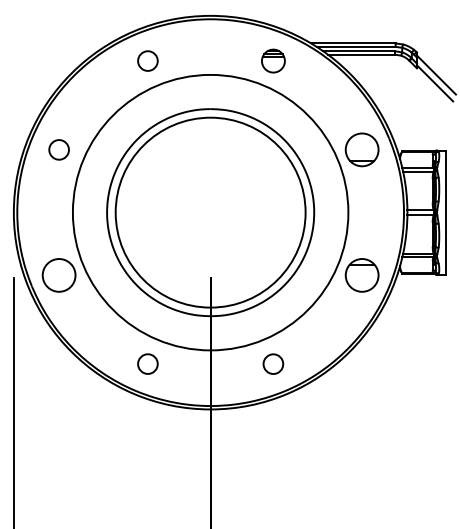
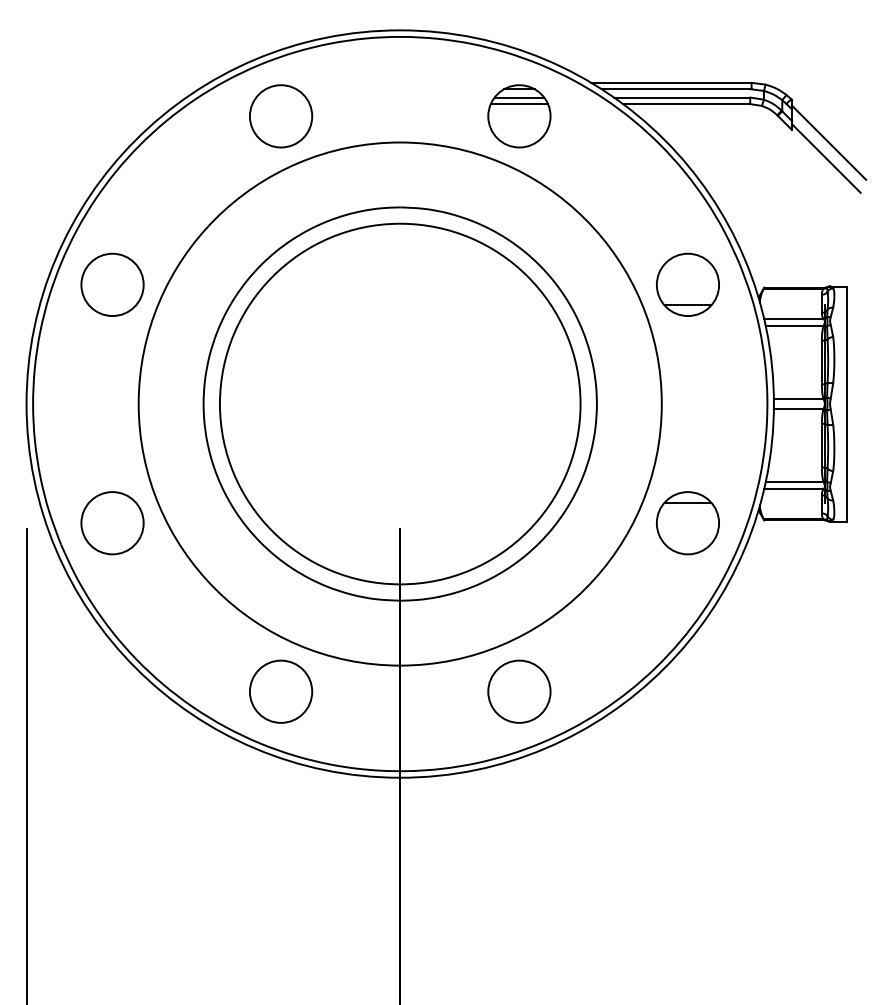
circle: (147, 60) -> (280, 115), size x1.67
part: (273, 60) -> (519, 115), size x1.43
circle: (58, 149) -> (111, 284), size x1.67
circle: (147, 363) -> (280, 690), size x1.67
circle: (273, 363) -> (519, 690), size x1.67

